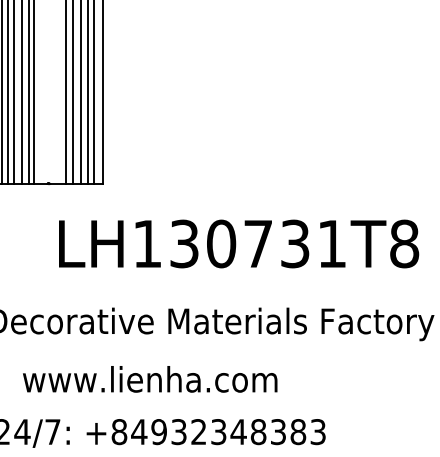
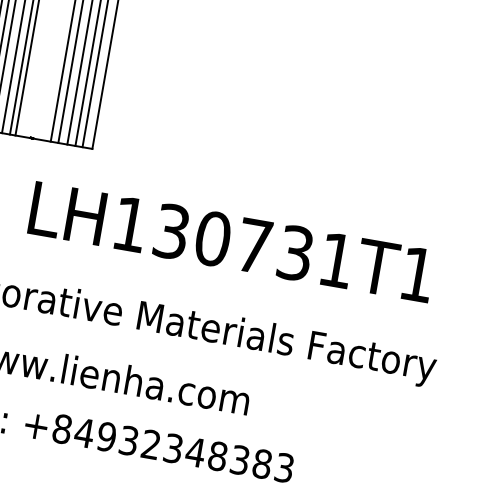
text: (404, 243) -> (417, 274), LH130731T8 -> LH130731T1

